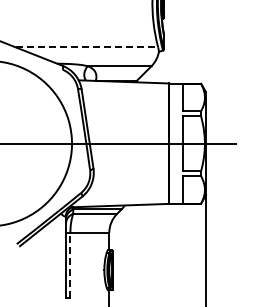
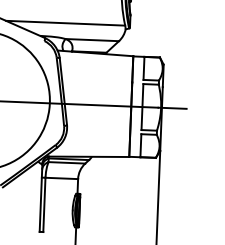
line: (87, 47) -> (66, 23), dashed -> solid
line: (70, 264) -> (44, 204), dashed -> solid

